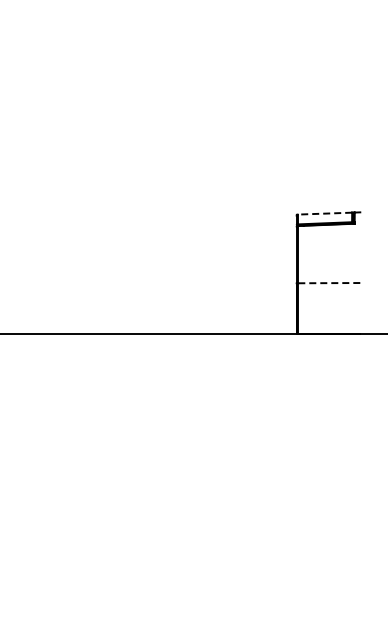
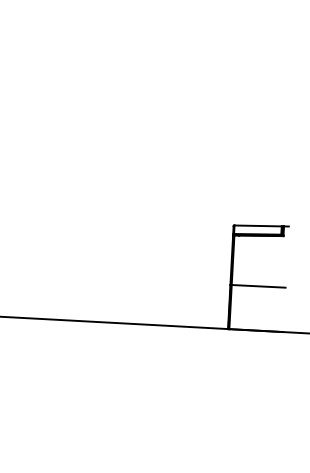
line: (324, 213) -> (257, 225), dashed -> solid
line: (328, 283) -> (257, 286), dashed -> solid

